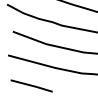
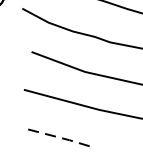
line: (32, 85) -> (62, 137), solid -> dashed

